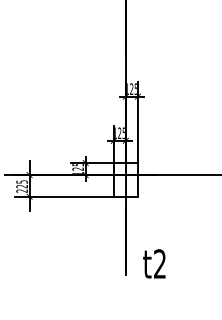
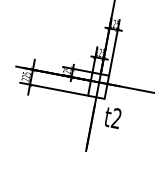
text: (154, 263) -> (112, 117), moved

